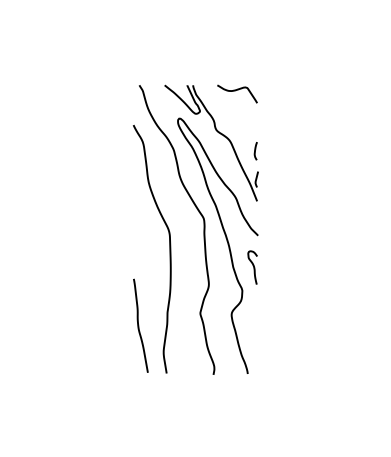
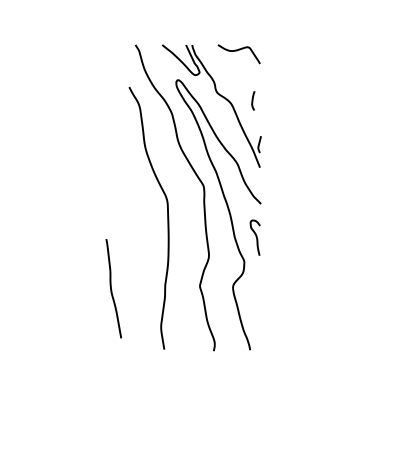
curve: (255, 151) -> (252, 101), moved
curve: (139, 325) -> (112, 288), moved

